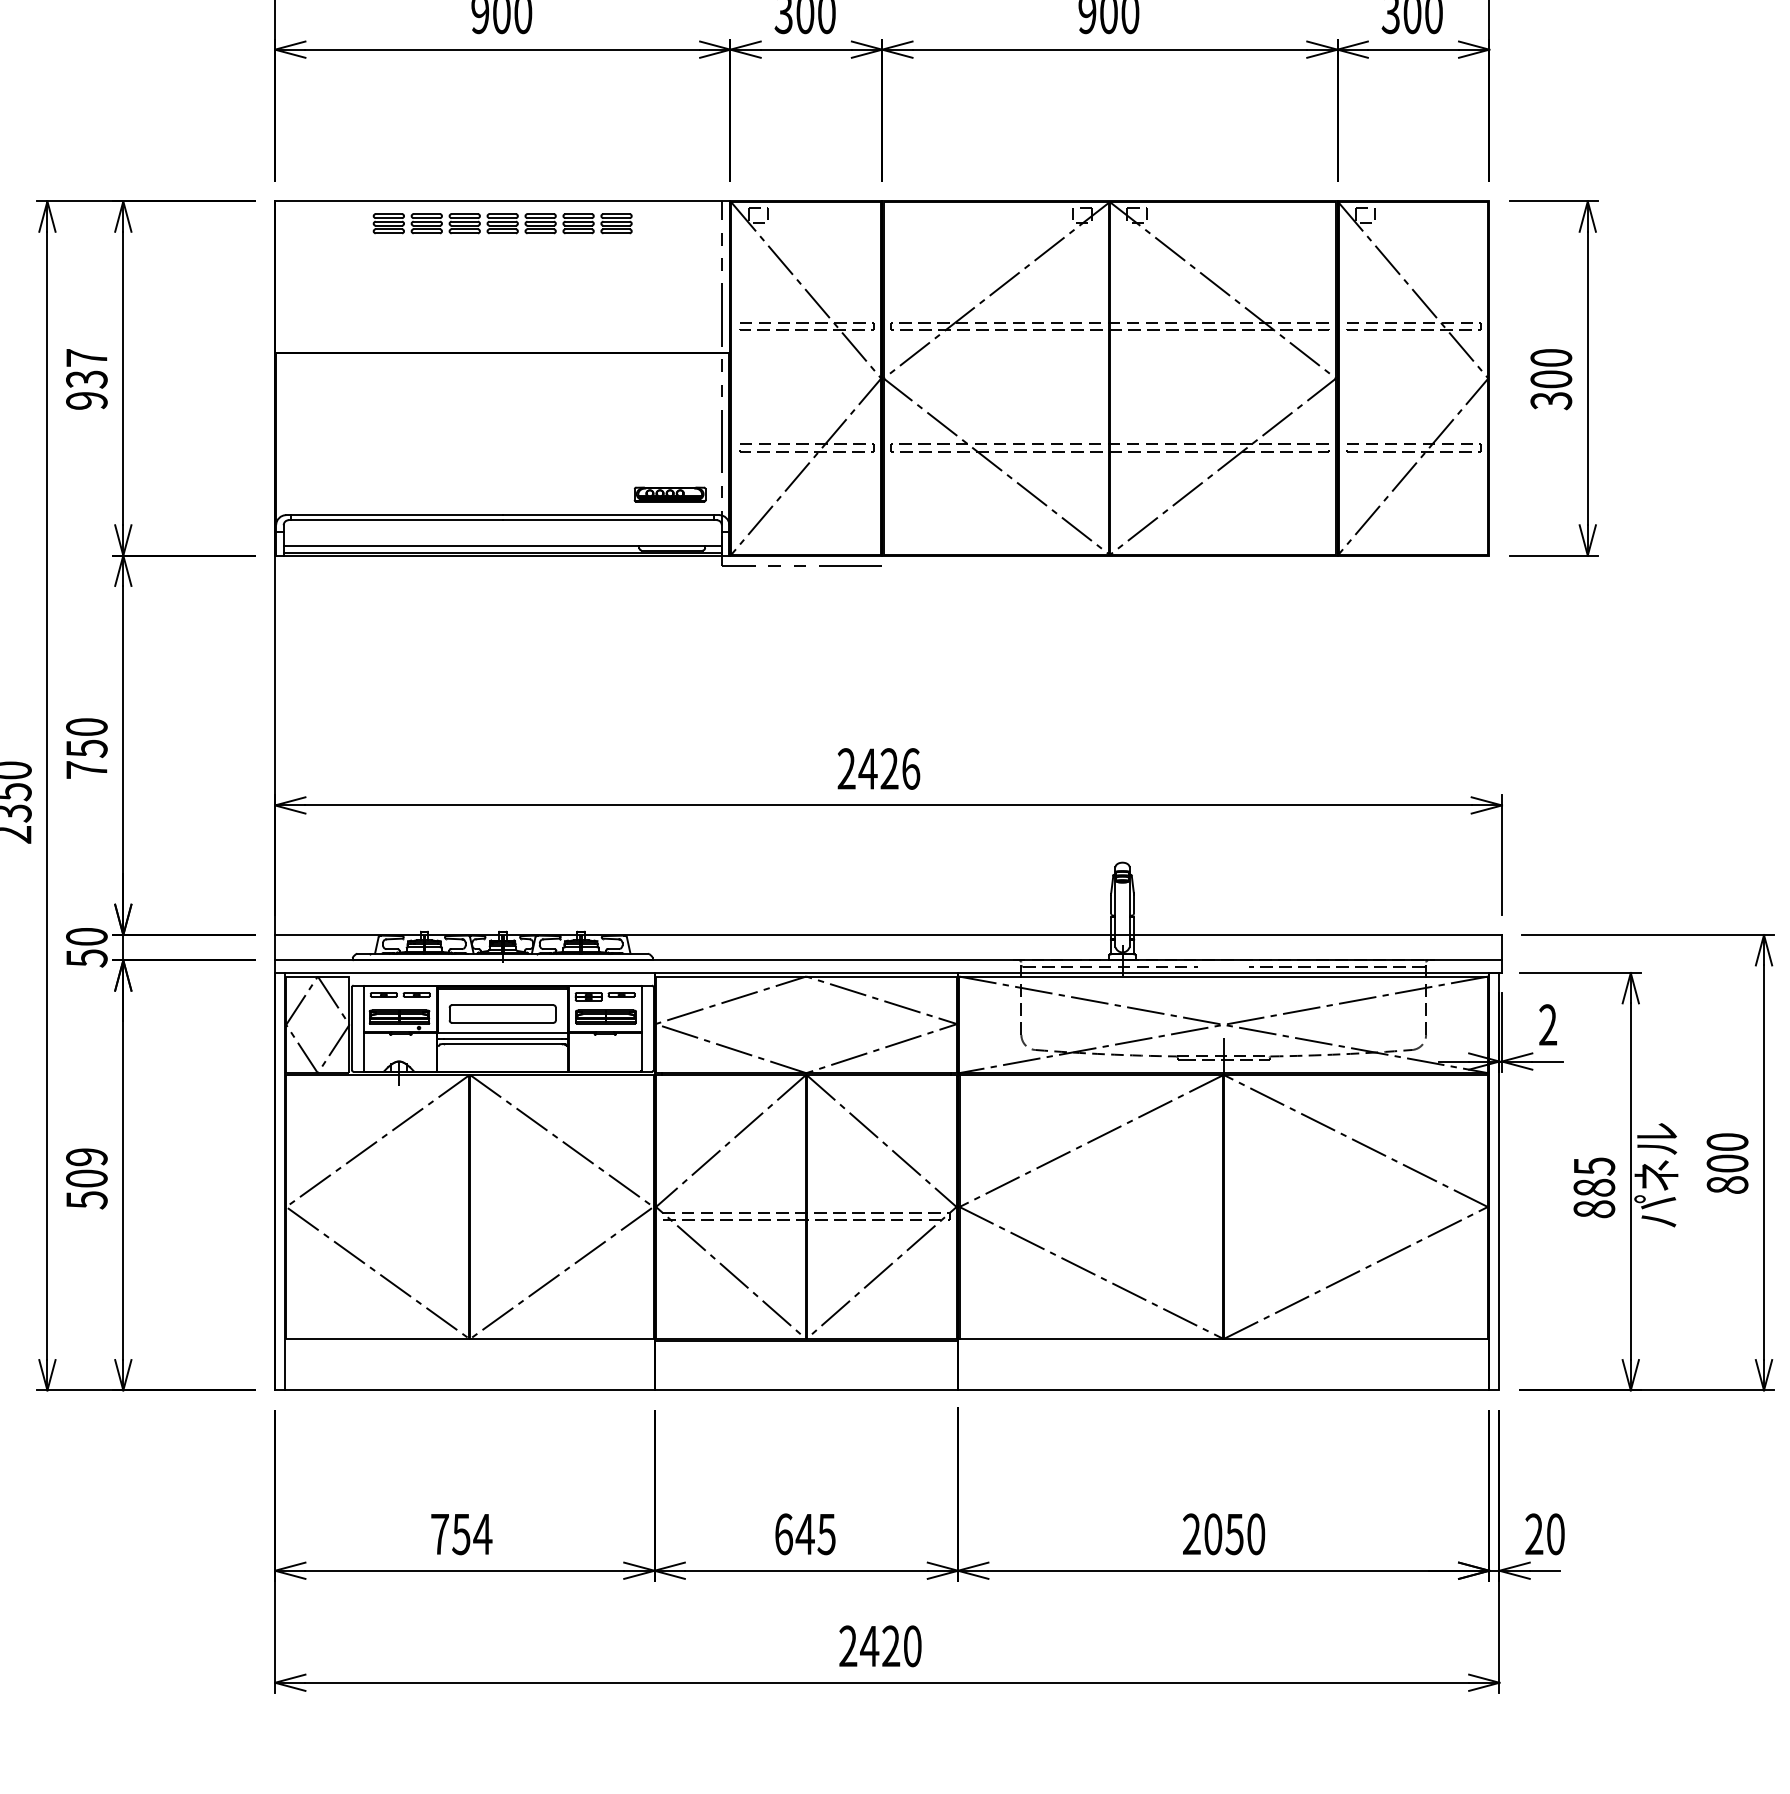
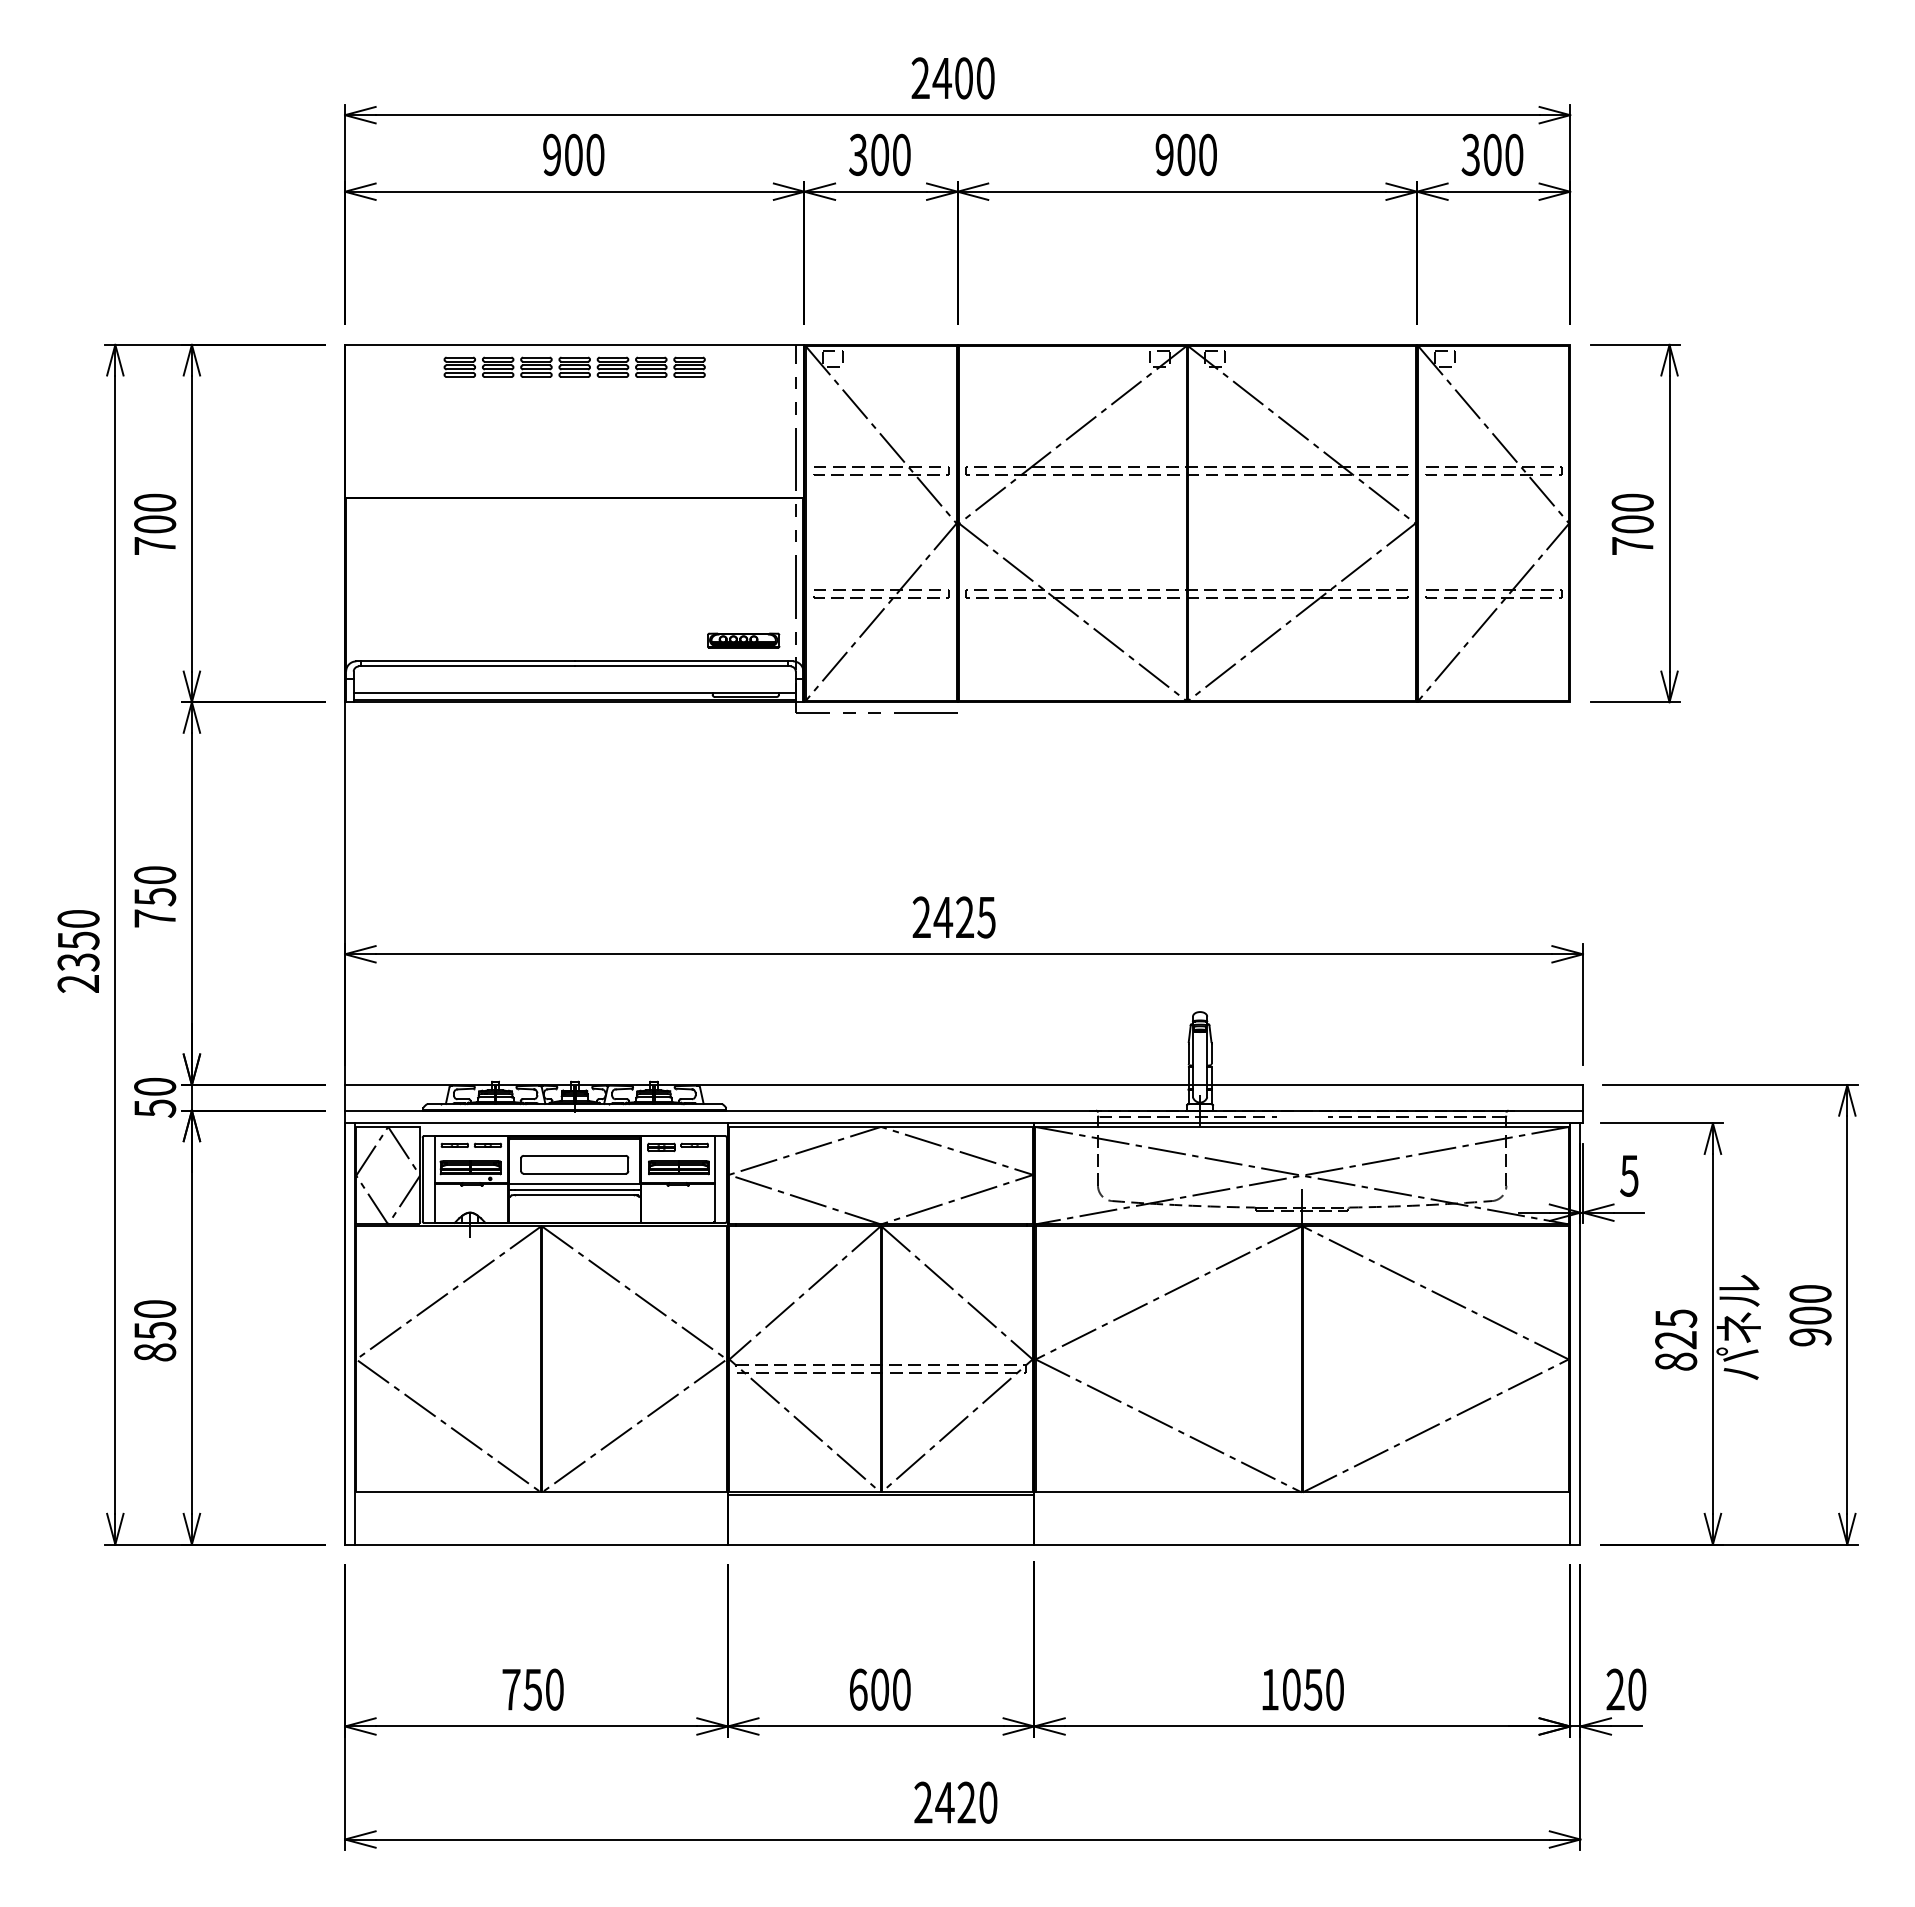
text: (87, 379) -> (155, 524), 937 -> 700
text: (1551, 401) -> (1632, 546), 300 -> 700
text: (910, 768) -> (986, 917), 2426 -> 2425
text: (1548, 1024) -> (1629, 1175), 2 -> 5
text: (87, 1178) -> (155, 1330), 509 -> 850
text: (1727, 1185) -> (1810, 1337), 800 -> 900
text: (1594, 1188) -> (1676, 1340), 885 -> 825
text: (482, 1534) -> (554, 1689), 754 -> 750
text: (815, 1534) -> (890, 1689), 645 -> 600
text: (1191, 1534) -> (1269, 1689), 2050 -> 1050

